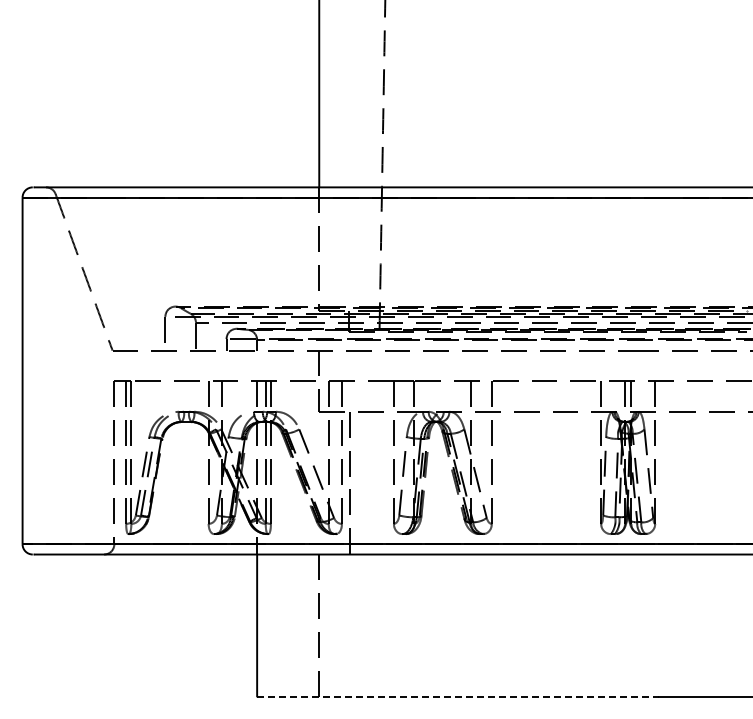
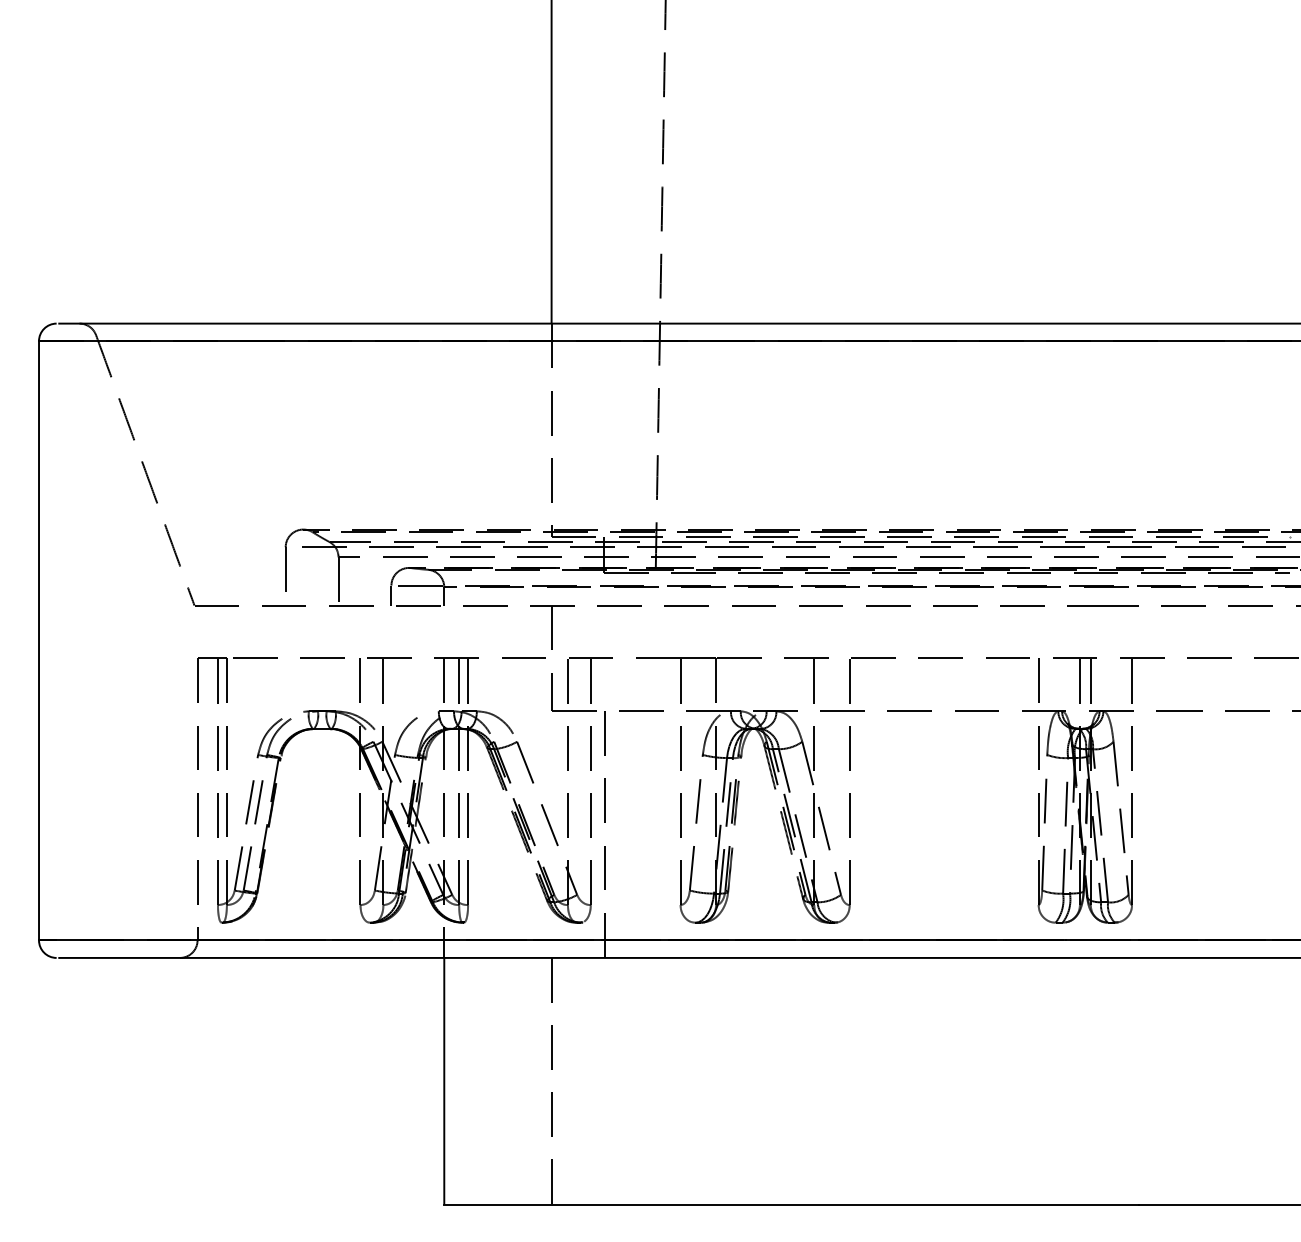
line: (458, 697) -> (792, 1204), dashed -> solid

